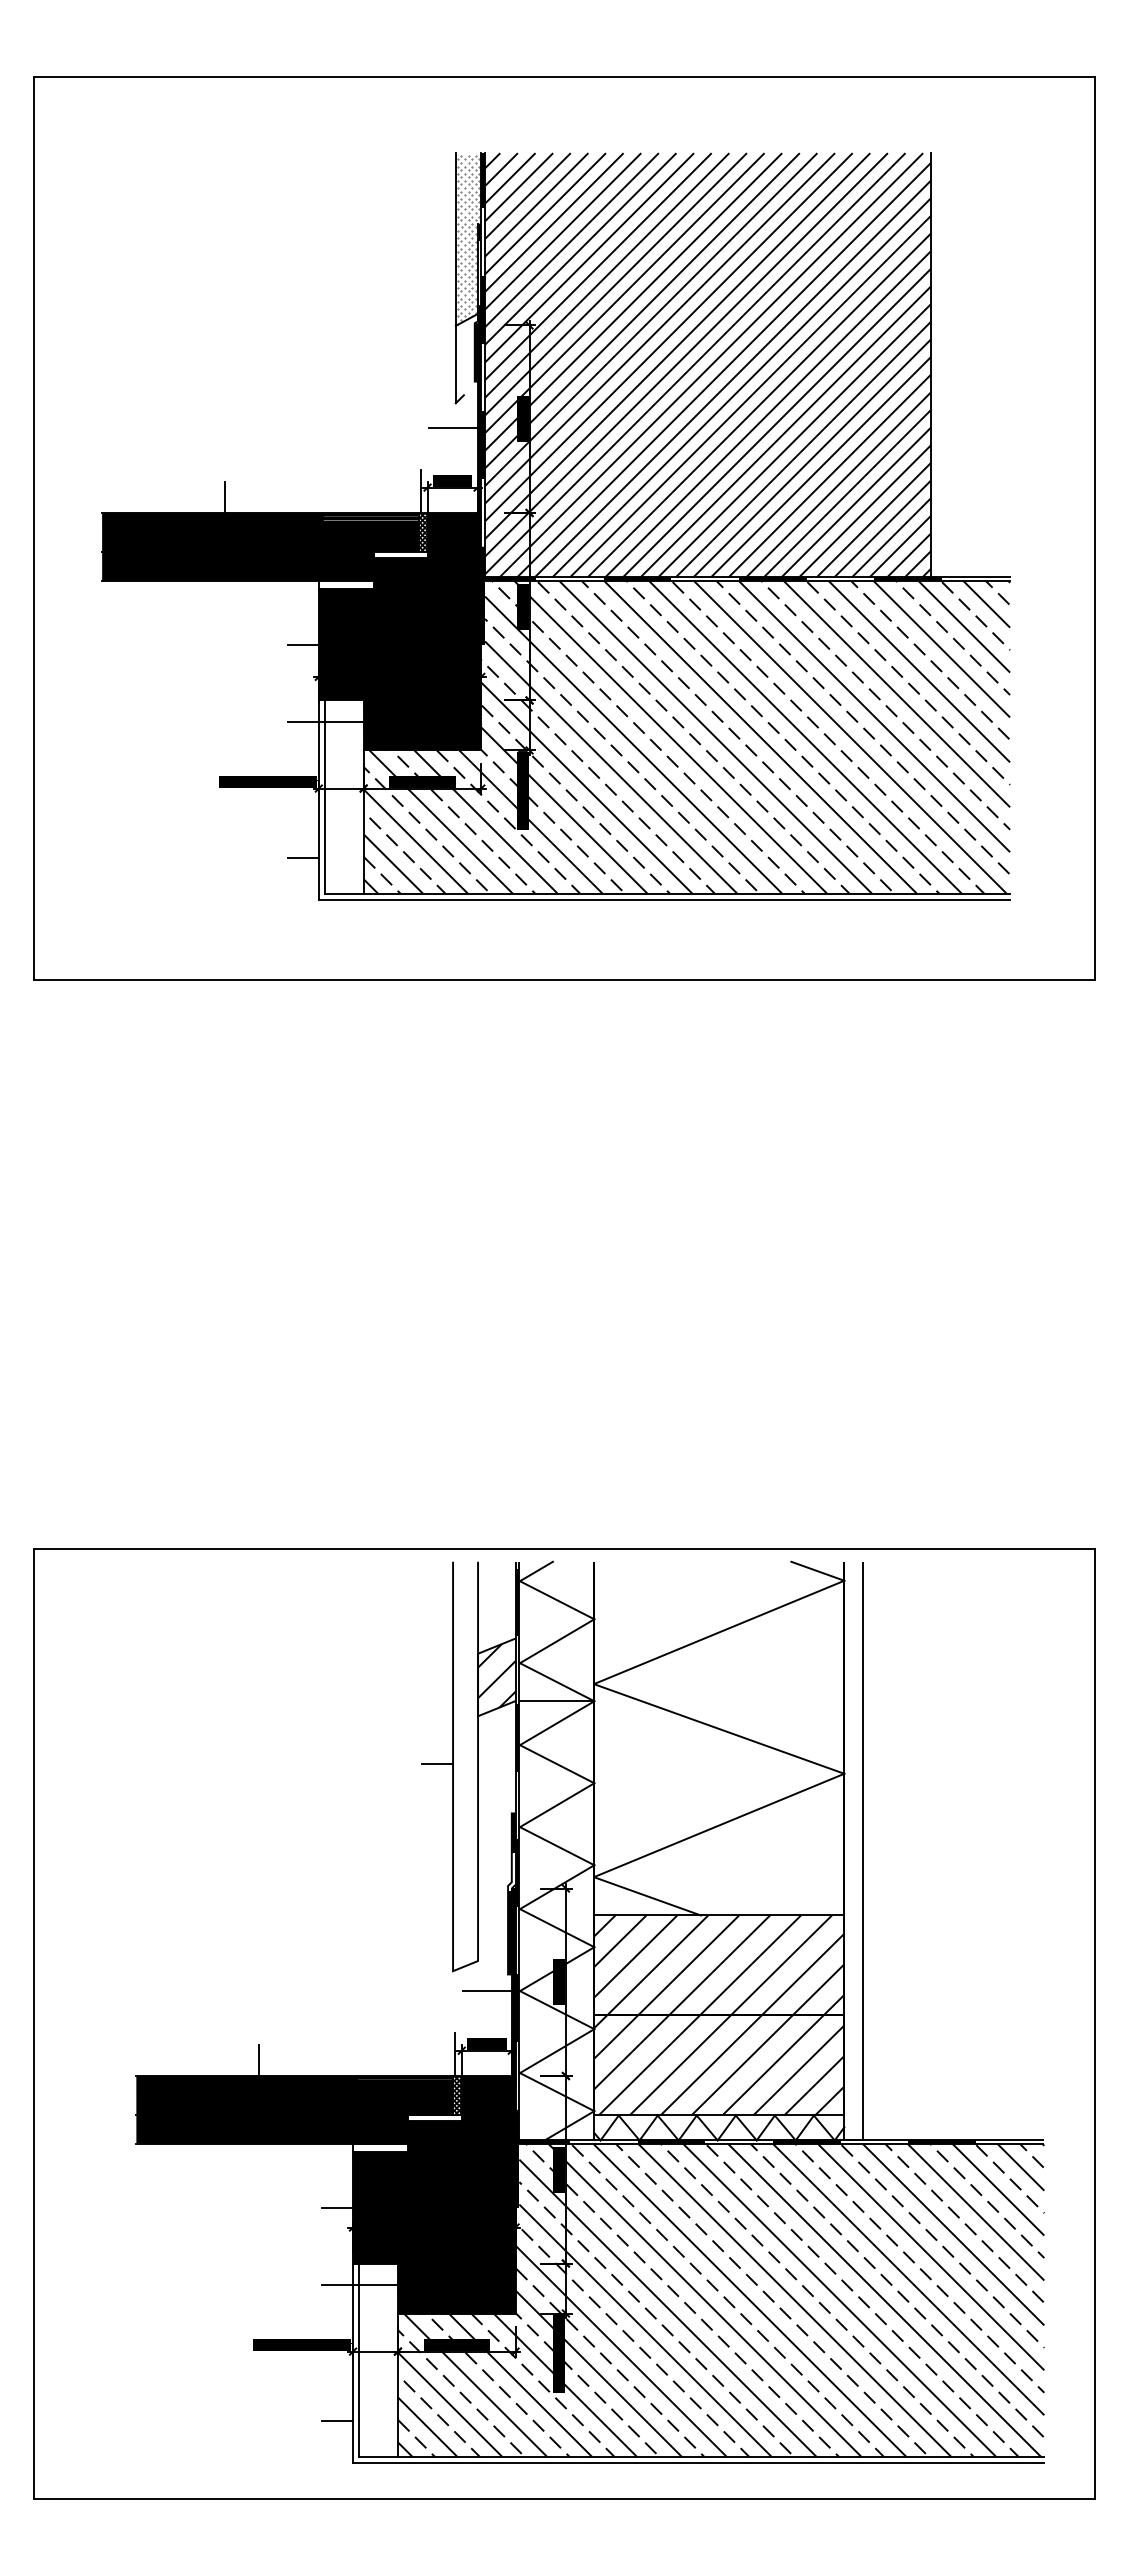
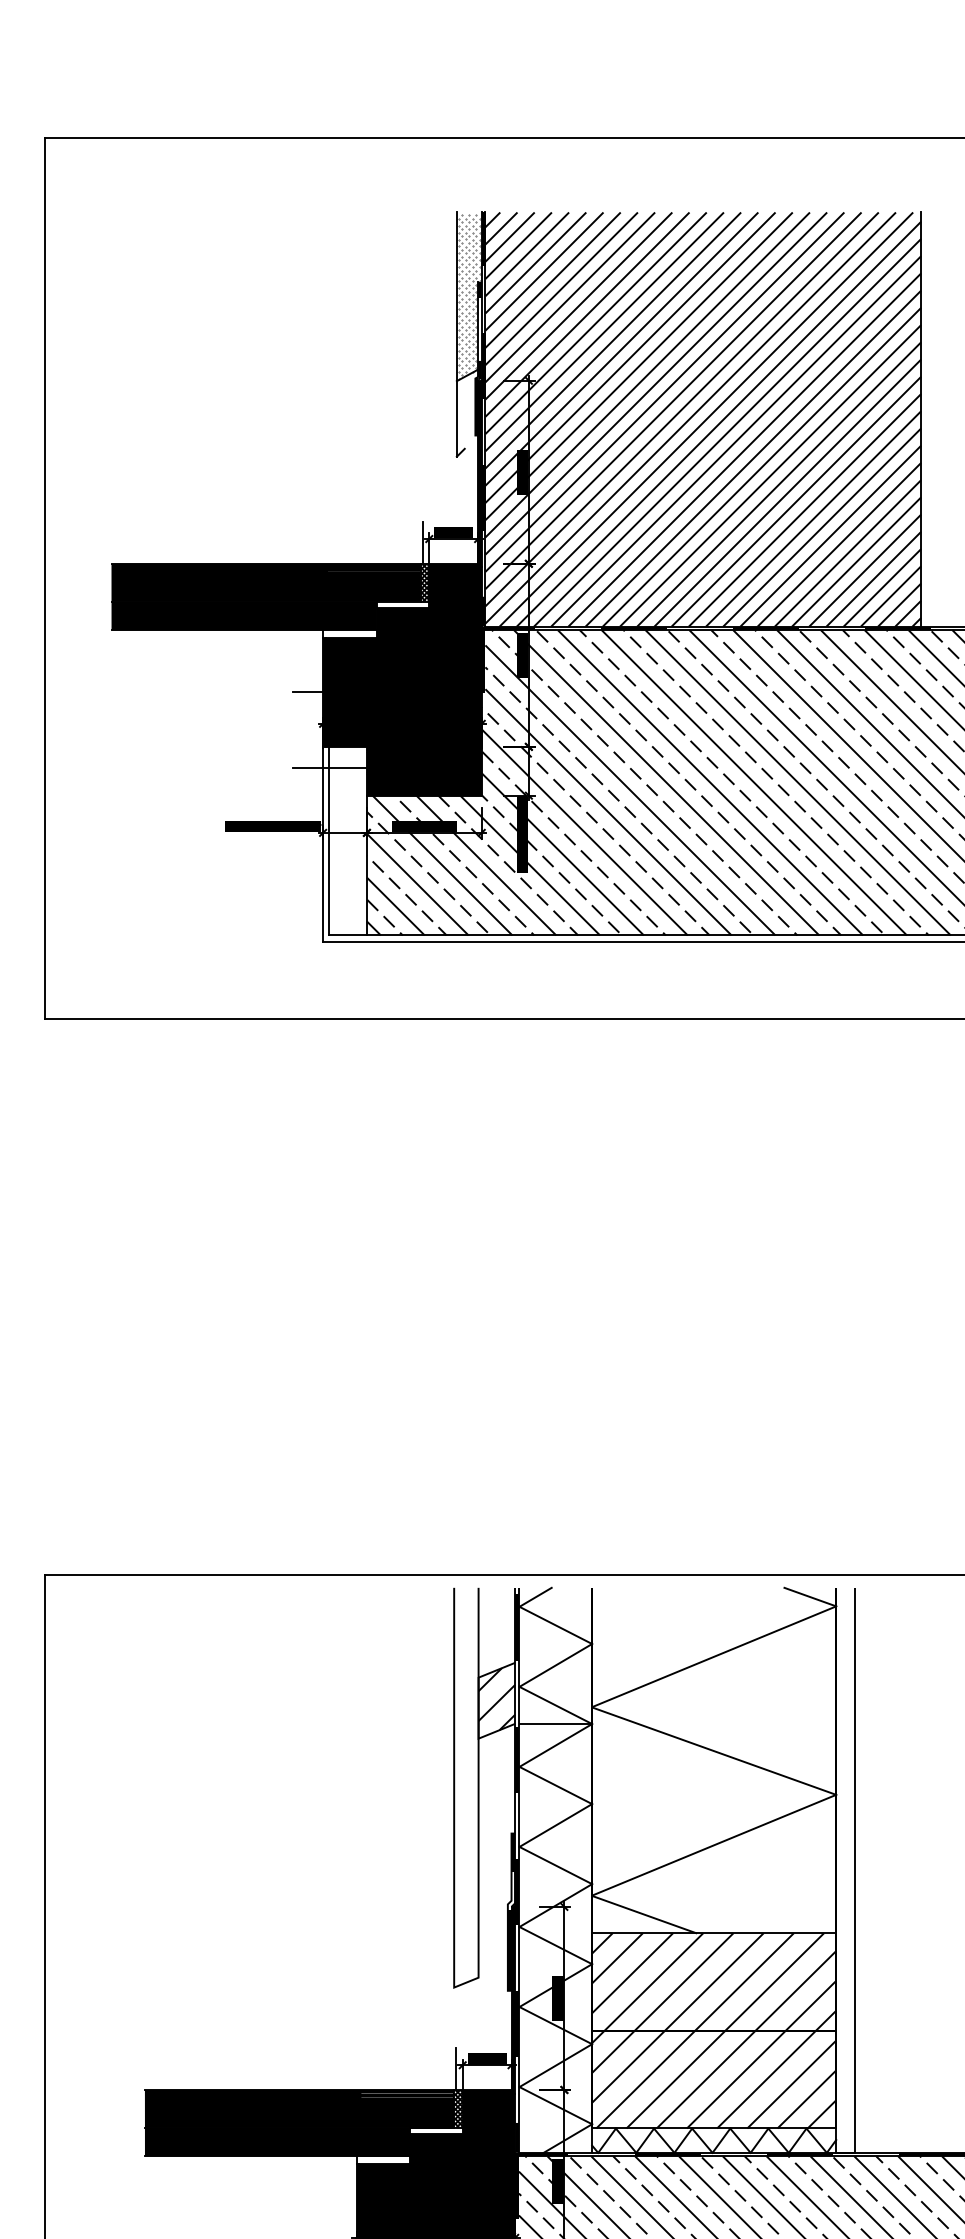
line: (452, 428) -> (453, 481), removed
line: (224, 496) -> (231, 547), removed
line: (302, 857) -> (307, 900), removed
line: (437, 1764) -> (438, 1785), removed
line: (487, 1990) -> (487, 2006), removed
line: (259, 2060) -> (265, 2074), removed
line: (337, 2207) -> (341, 2218), removed

